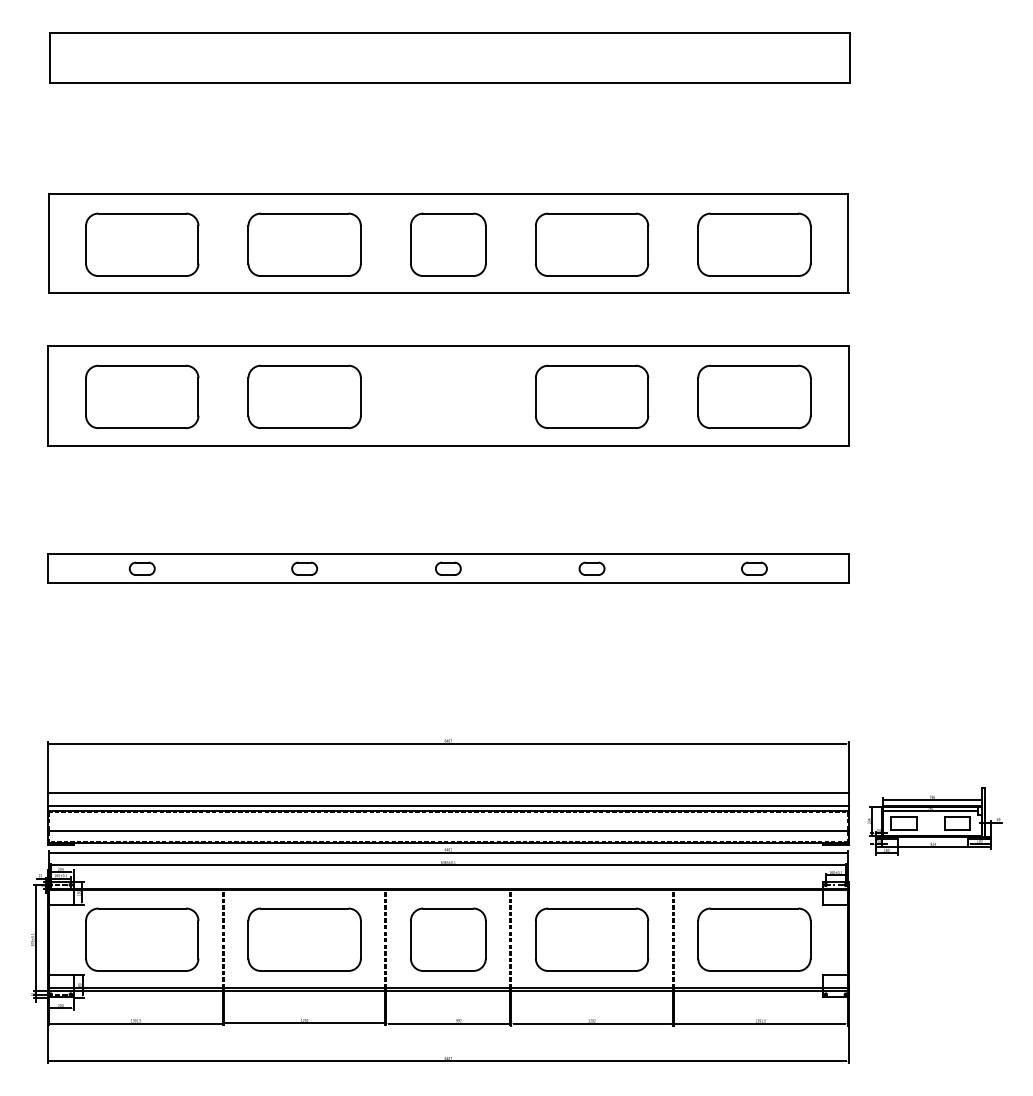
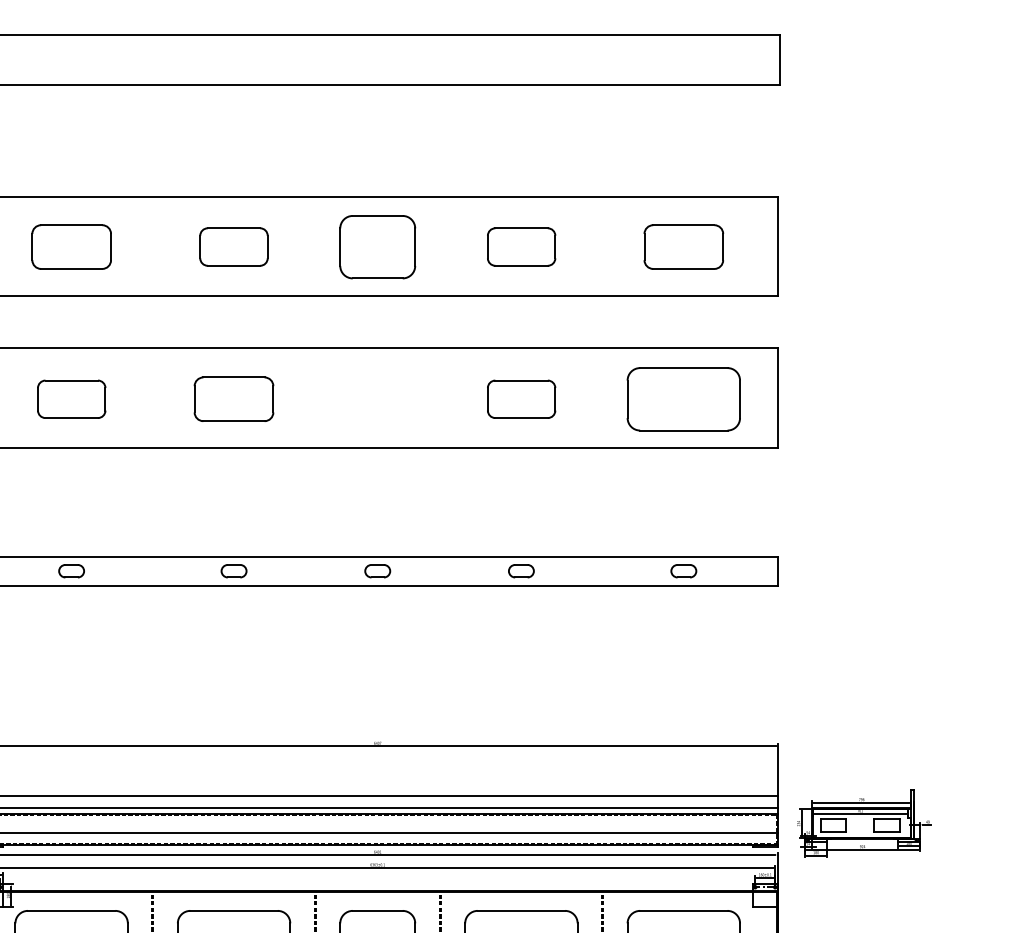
part: (142, 244) -> (71, 246), size x0.7
part: (304, 244) -> (233, 246), size x0.6
part: (592, 244) -> (521, 246), size x0.6
part: (754, 244) -> (683, 246), size x0.7
part: (142, 396) -> (71, 398), size x0.6
part: (304, 396) -> (233, 398), size x0.7
part: (592, 396) -> (521, 398), size x0.6

